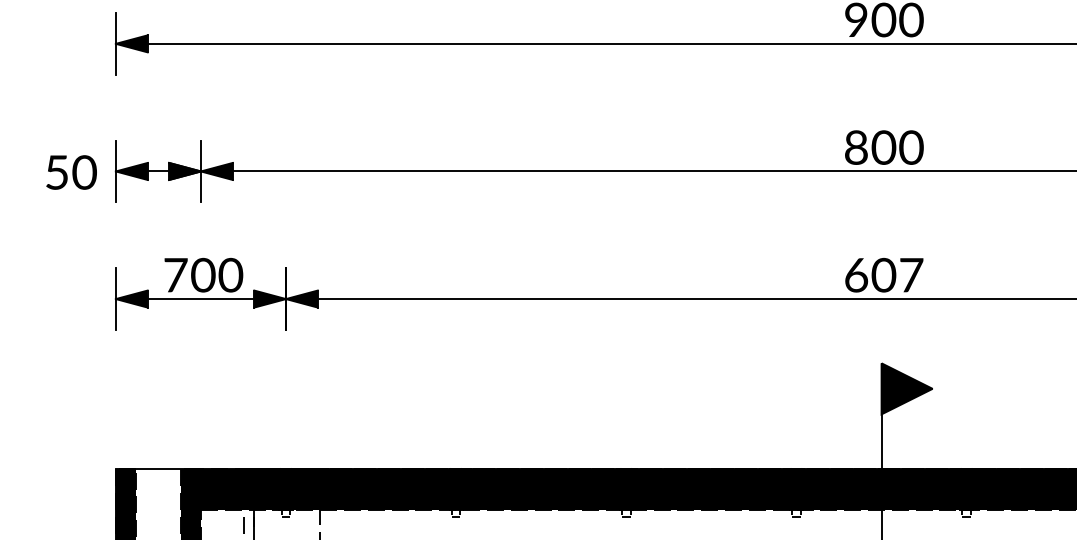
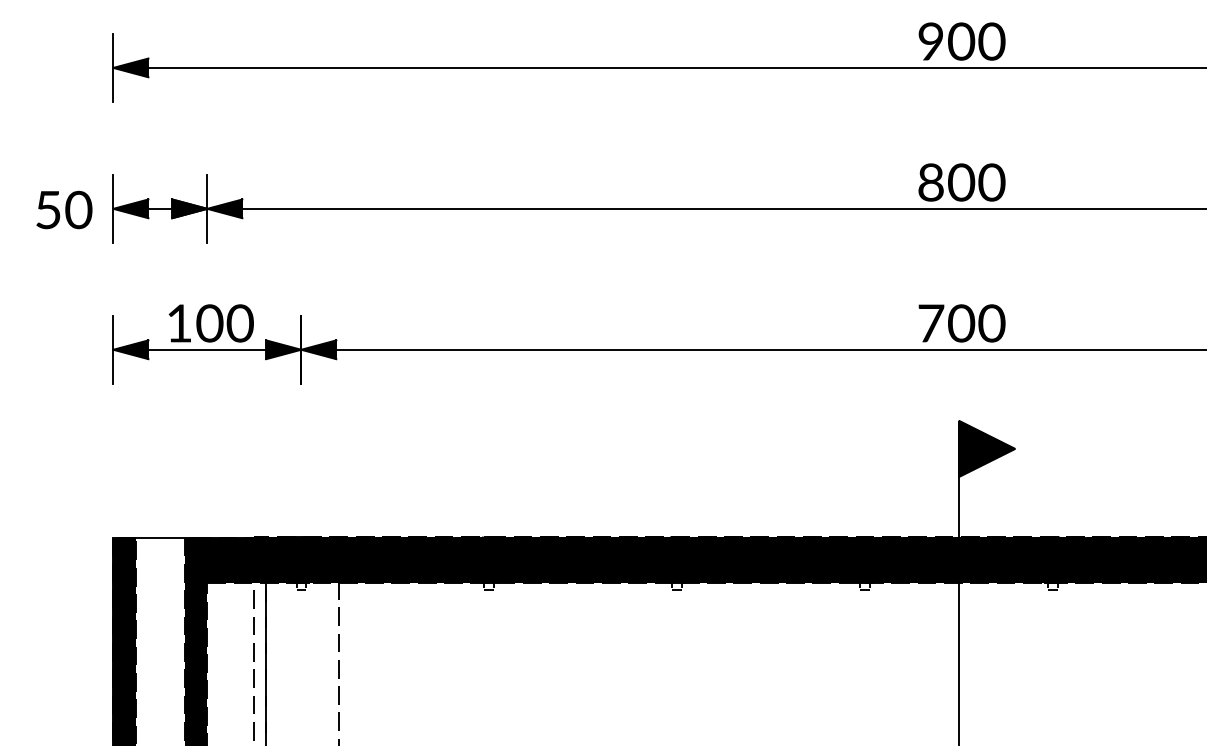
text: (175, 275) -> (179, 323), 700 -> 100
text: (883, 275) -> (961, 323), 607 -> 700

